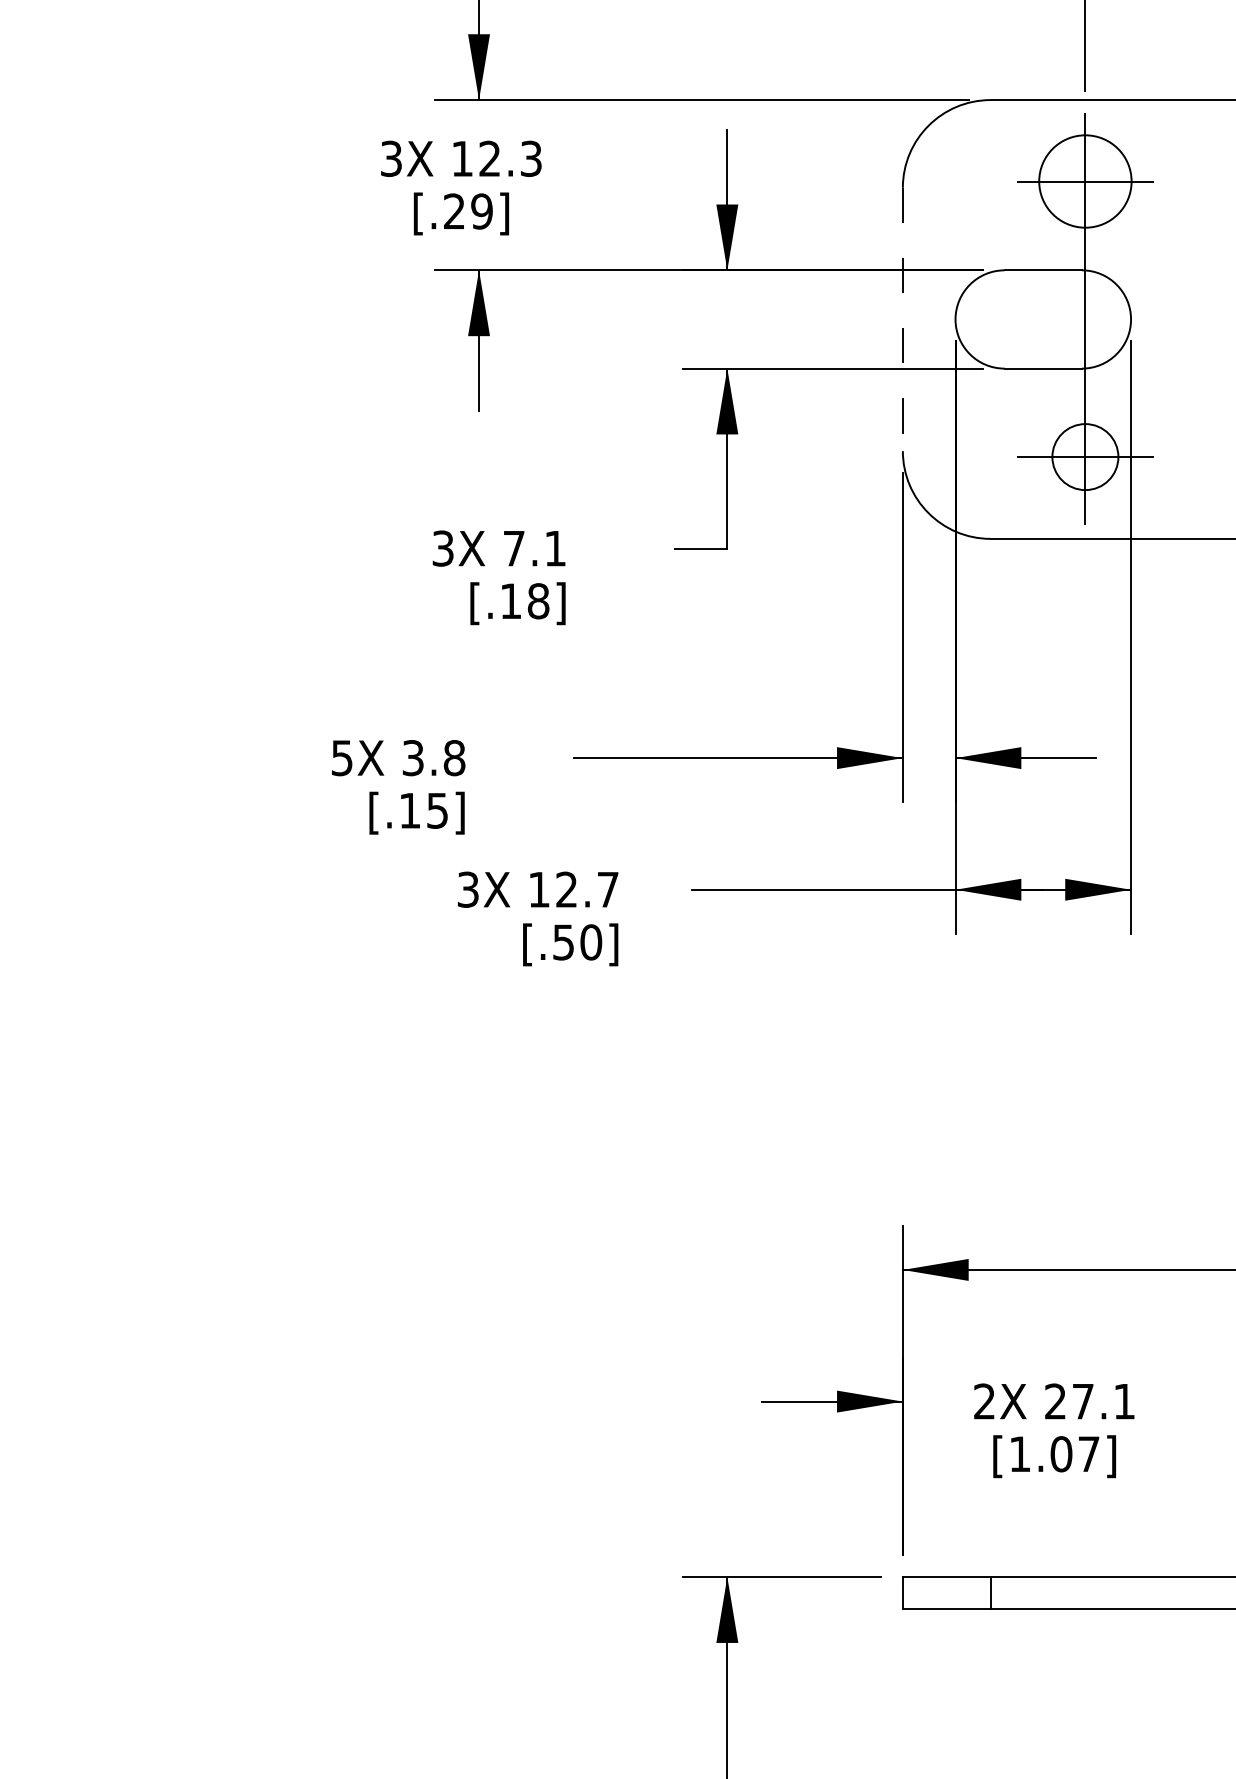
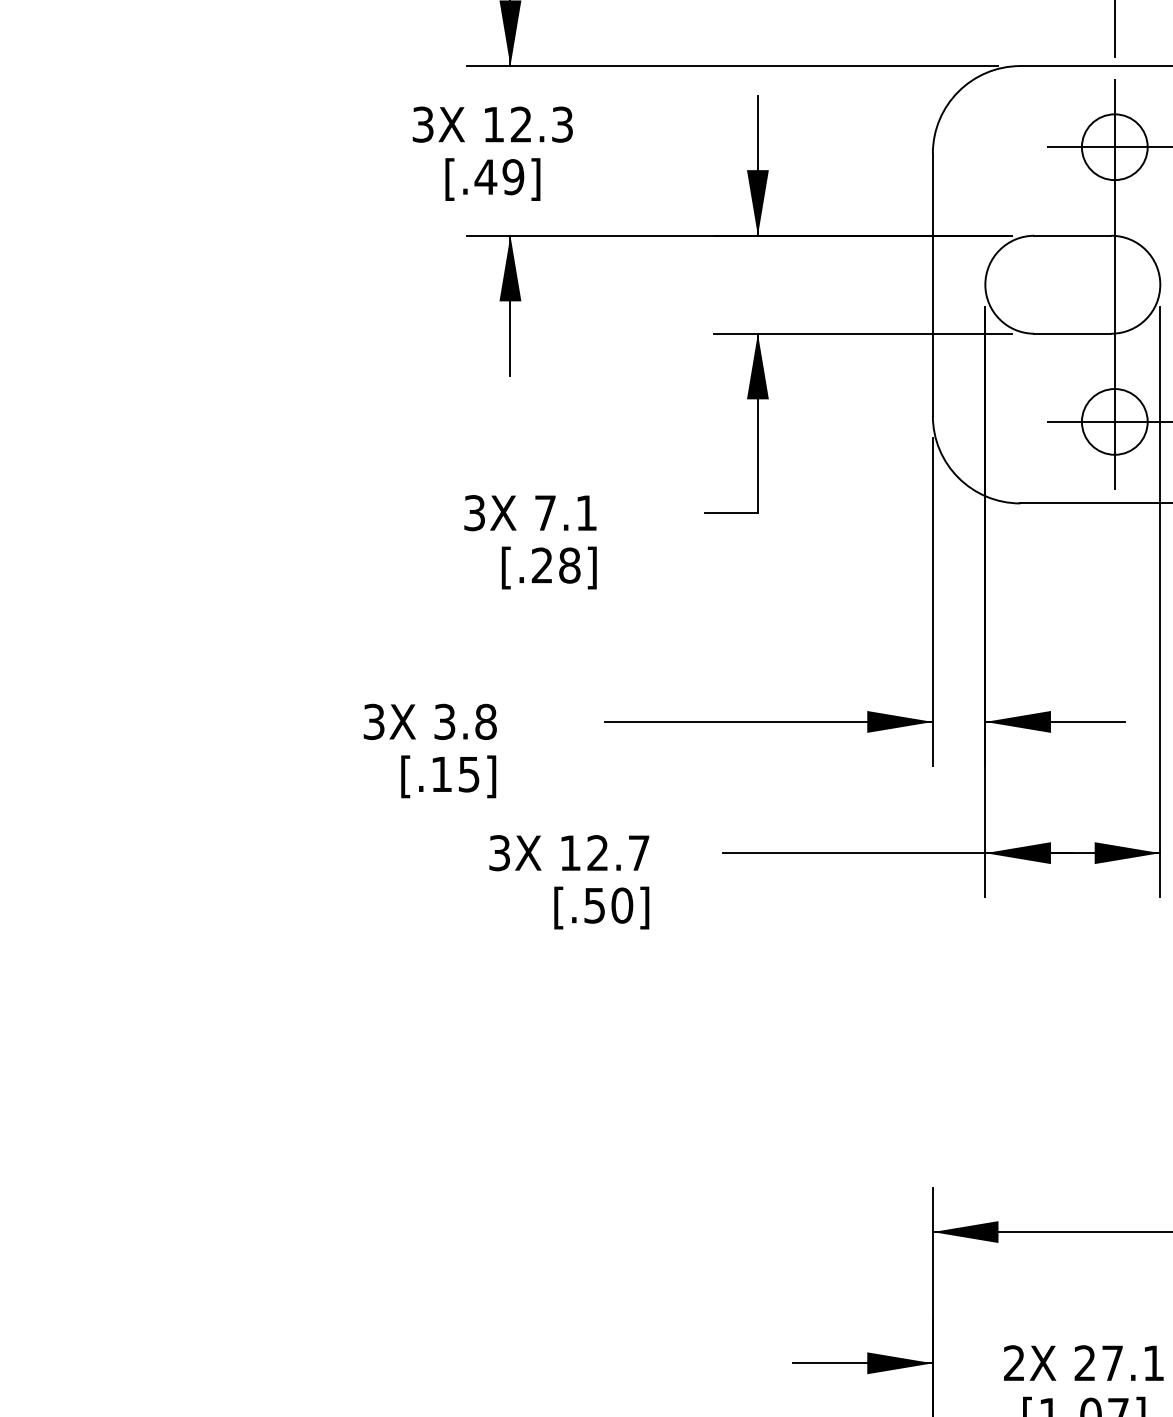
circle: (1085, 181) -> (1114, 147), size x0.71
text: (454, 210) -> (485, 176), [.29] -> [.49]
line: (902, 319) -> (932, 284), dashed -> solid
text: (510, 600) -> (541, 564), [.18] -> [.28]
text: (342, 757) -> (374, 721), 5X -> 3X

